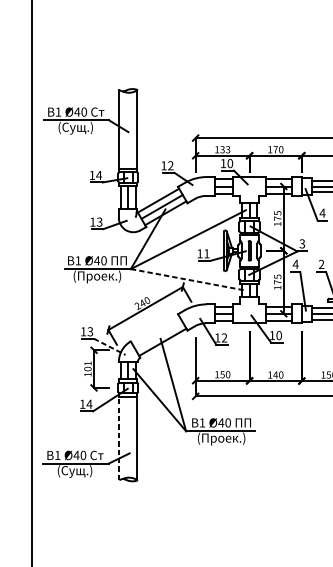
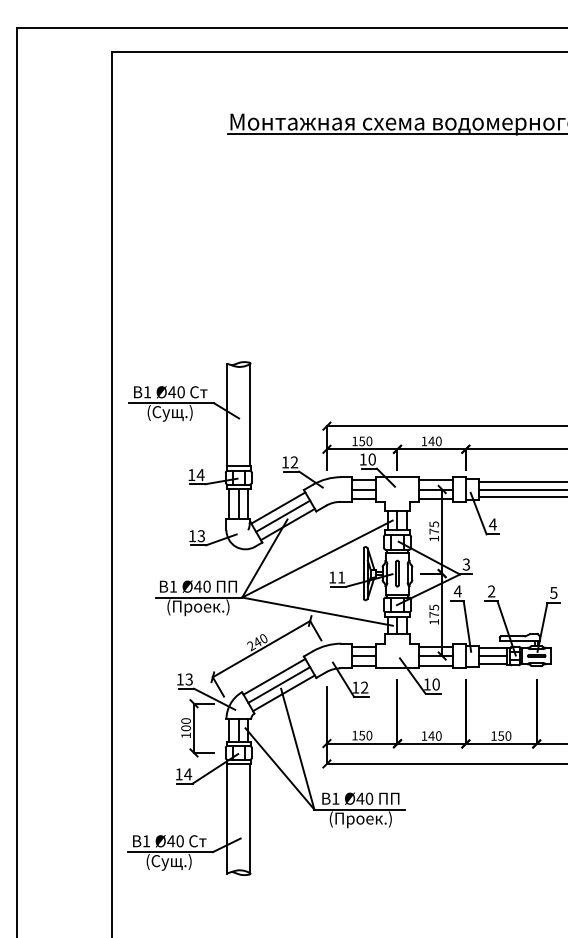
text: (225, 149) -> (365, 441), 133 -> 150
text: (275, 149) -> (431, 441), 170 -> 140
line: (188, 279) -> (317, 611), dashed -> solid
line: (155, 329) -> (274, 676), added
line: (159, 335) -> (279, 684), added
line: (110, 347) -> (215, 699), dashed -> solid
text: (87, 363) -> (185, 720), 101 -> 100
line: (119, 438) -> (227, 818), dashed -> solid

